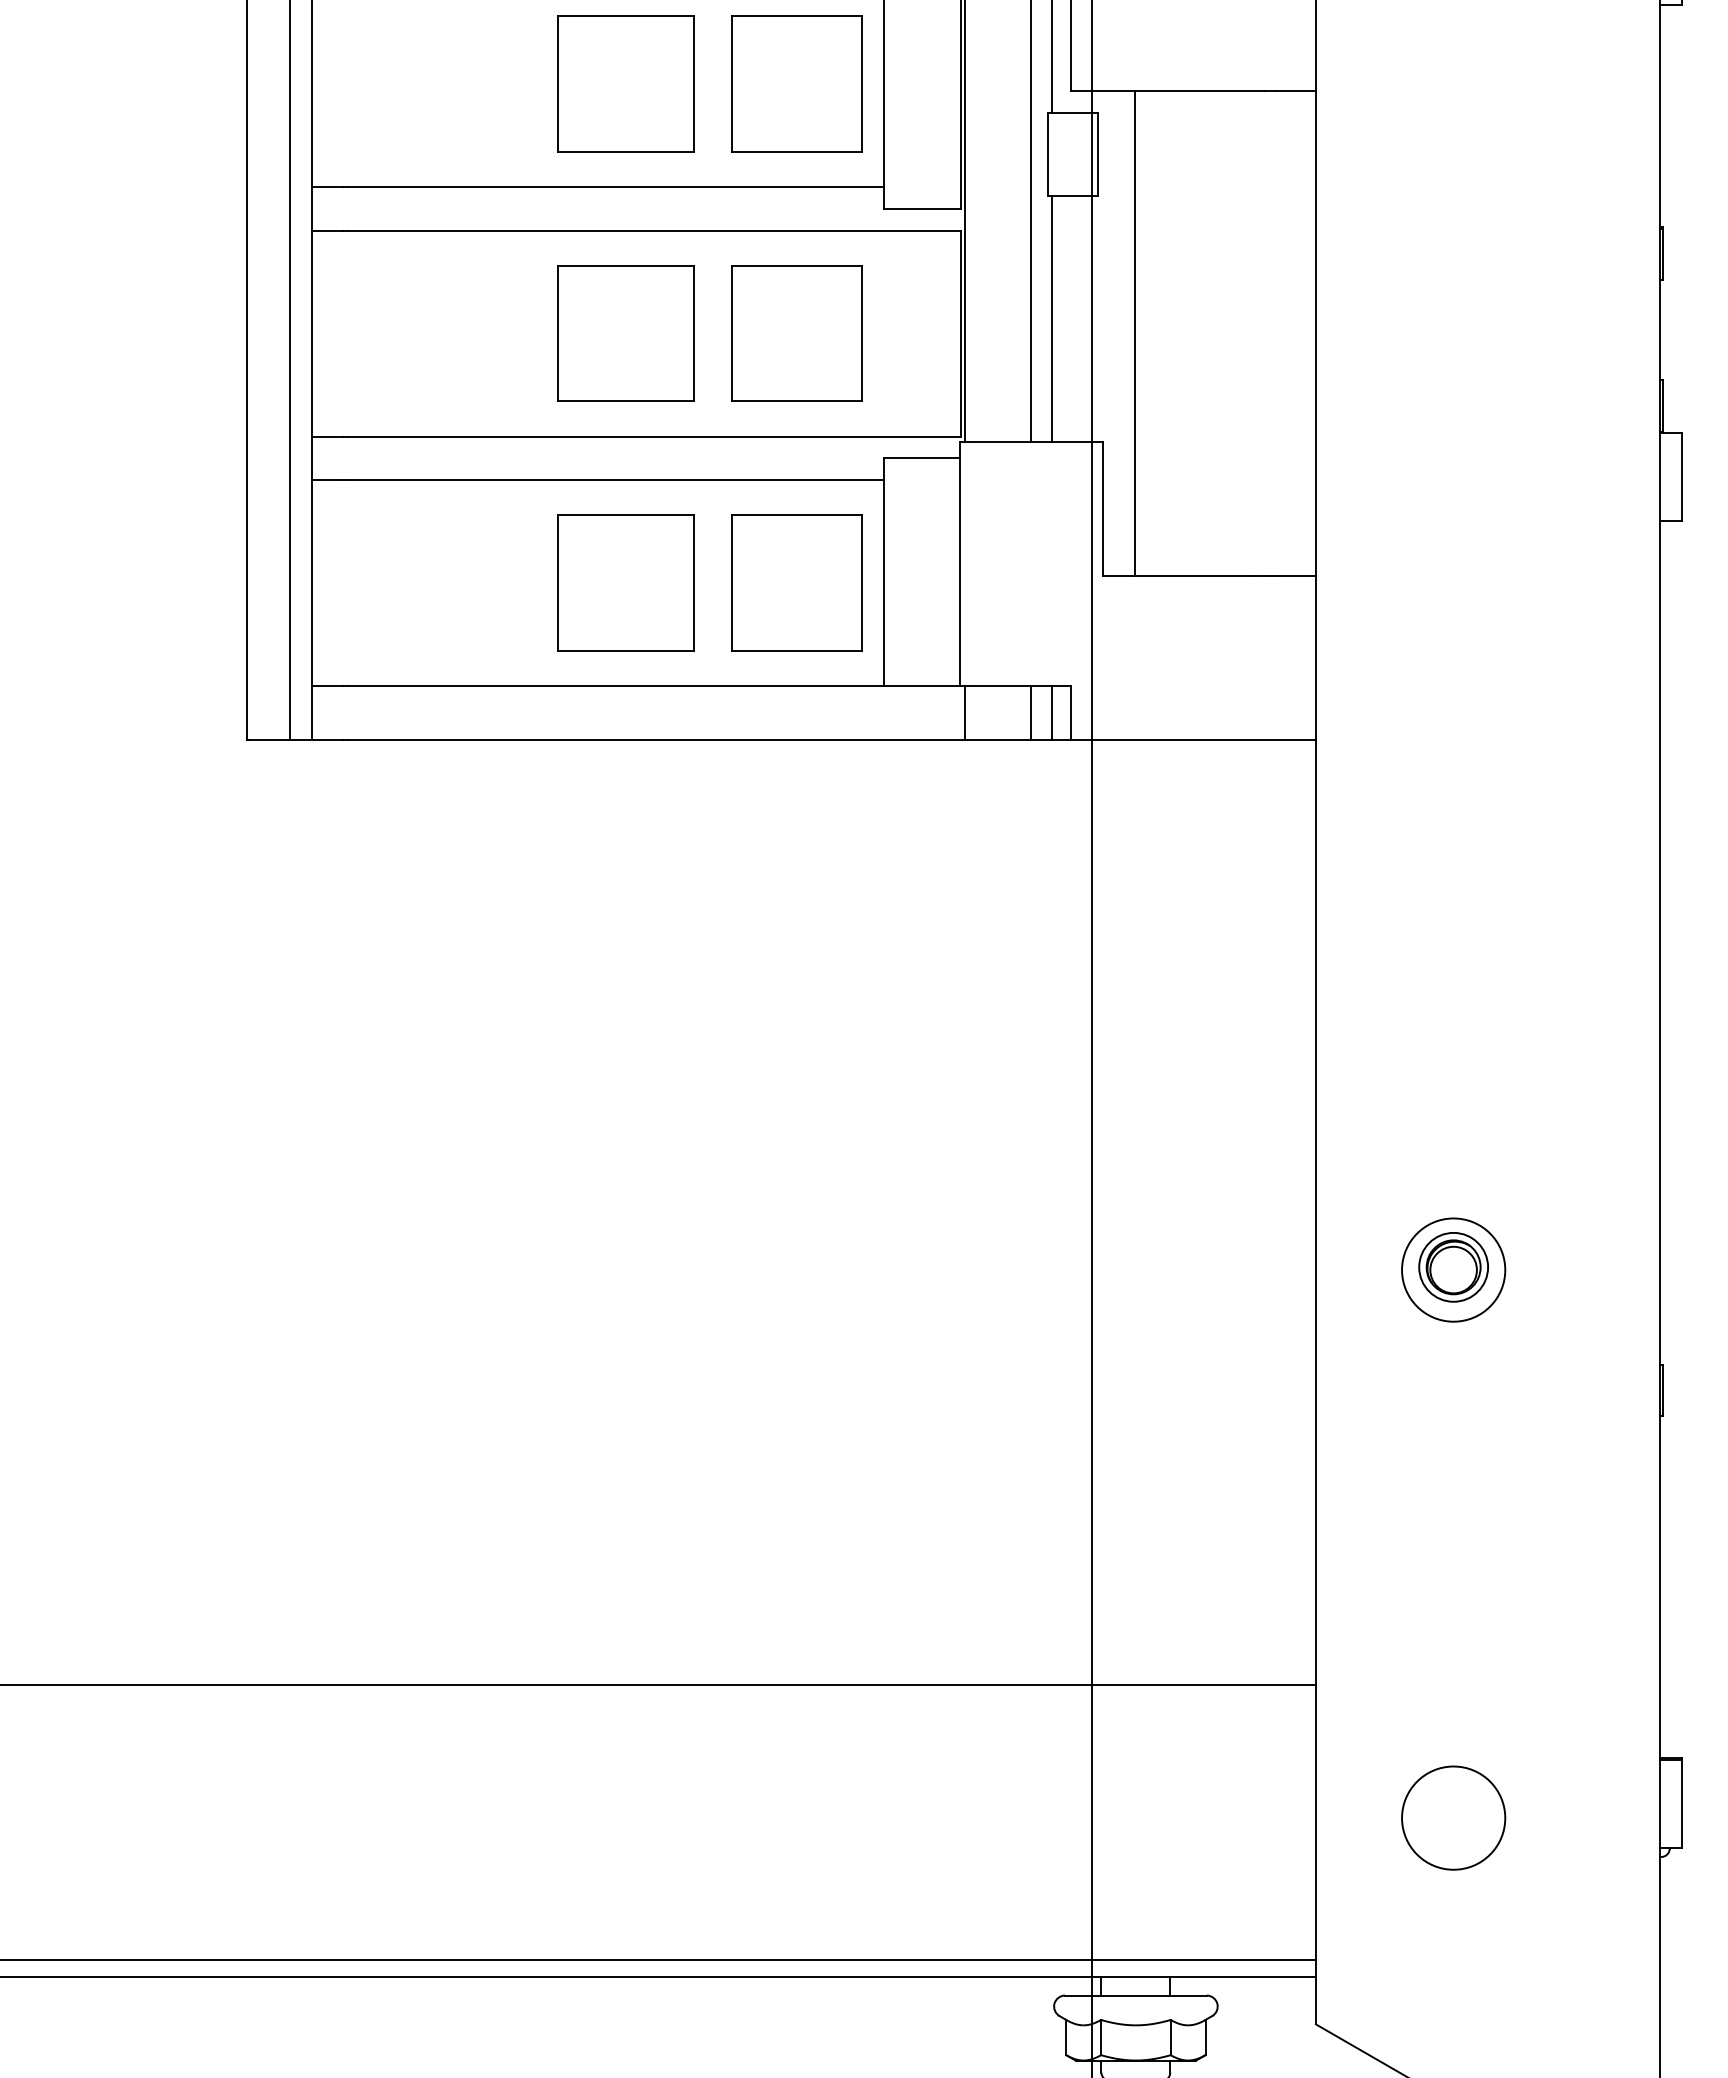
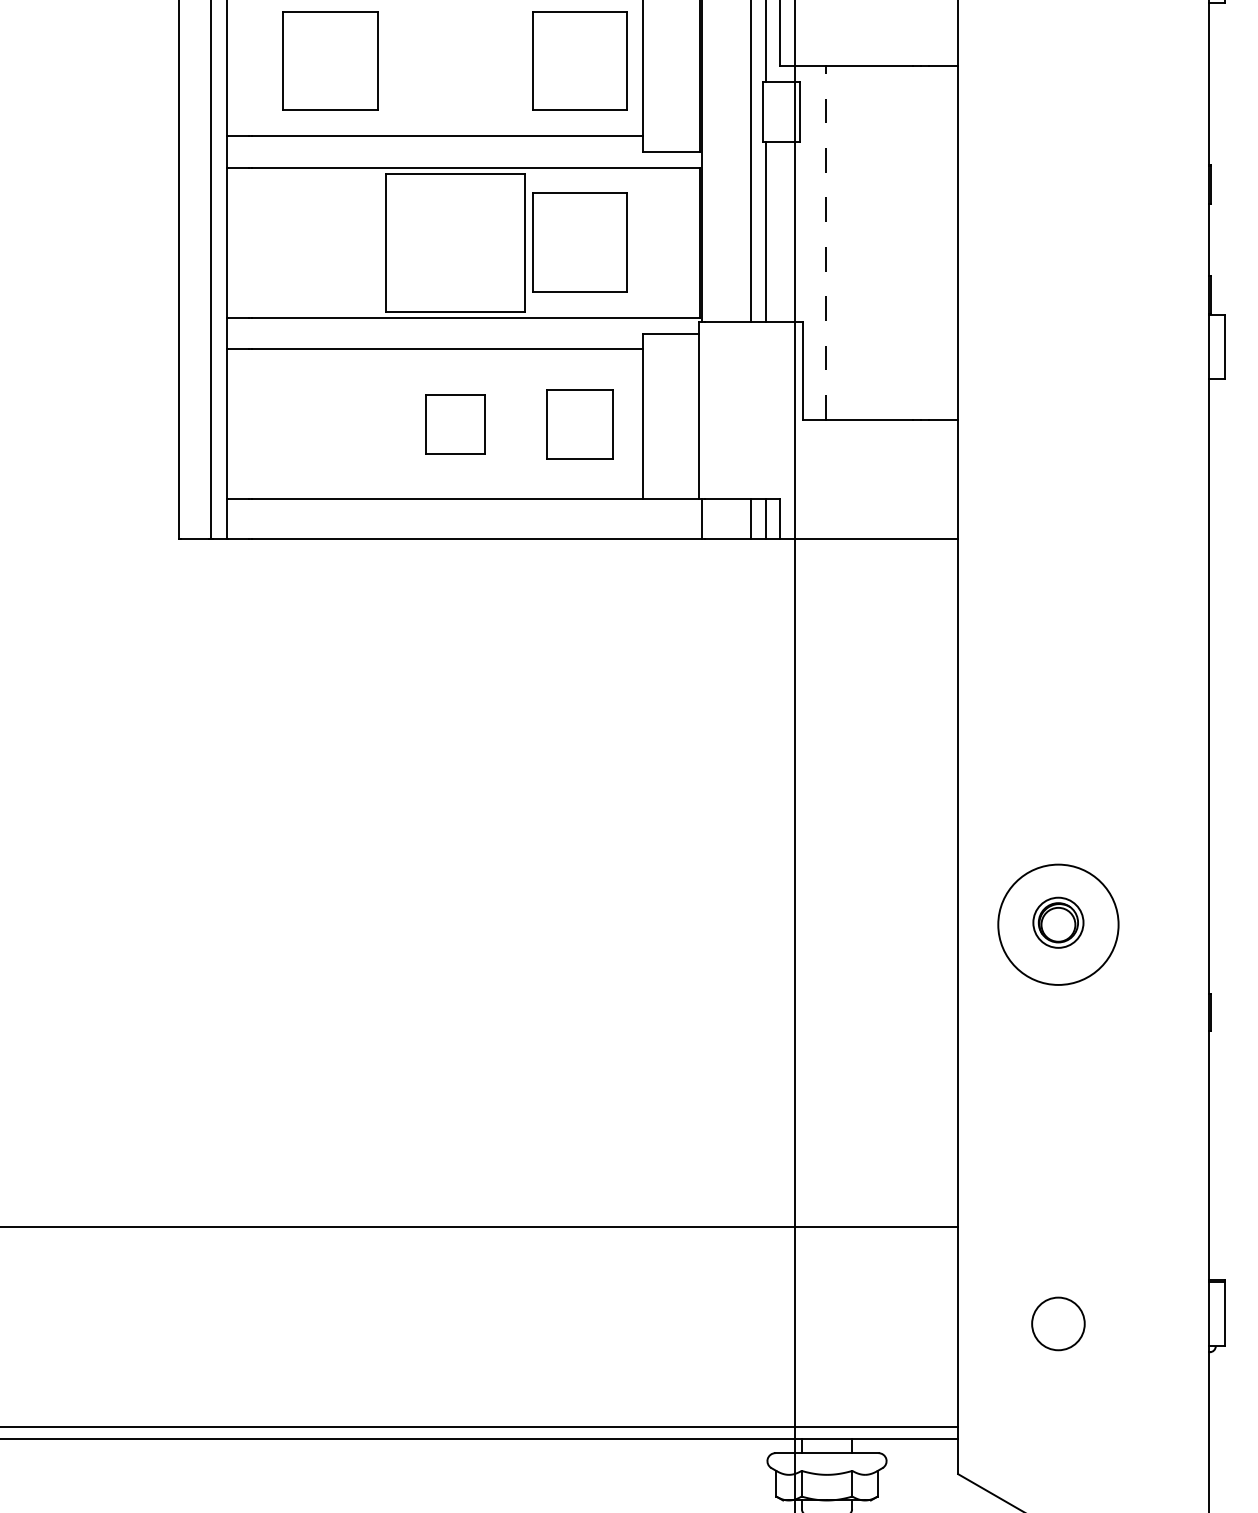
part: (453, 83) -> (330, 60), added
part: (625, 83) -> (455, 60), removed
part: (625, 333) -> (455, 242), size x1.4
line: (1134, 333) -> (826, 242), solid -> dashed
part: (625, 582) -> (455, 424), size x0.6
part: (796, 582) -> (579, 424), size x0.7
circle: (1453, 1269) -> (1058, 924), size x1.6
circle: (1453, 1817) -> (1058, 1323), size x0.7

